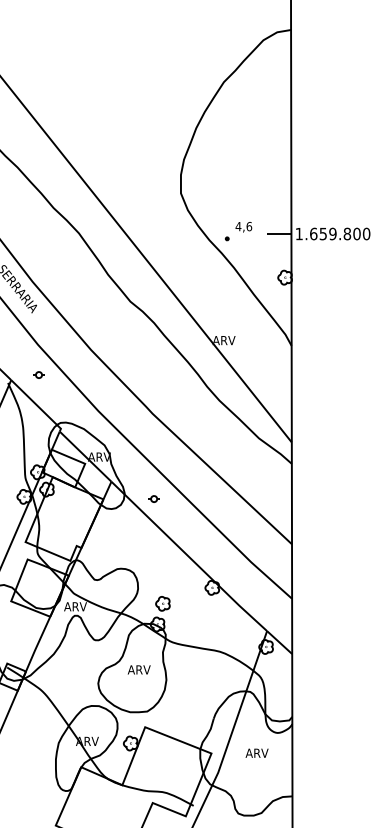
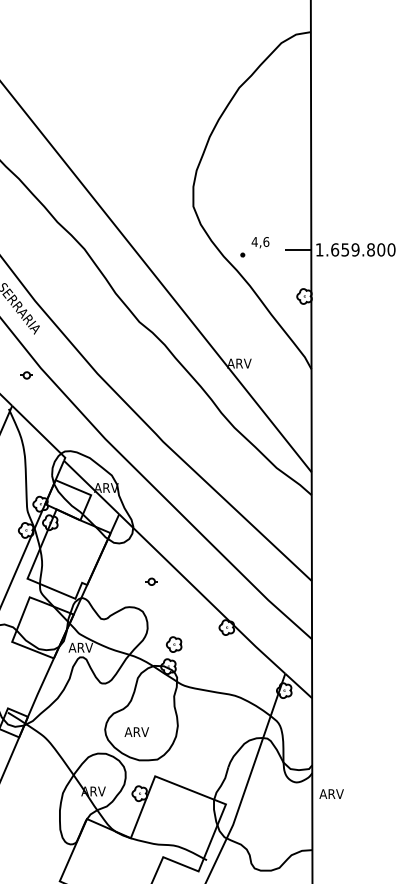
part: (38, 375) -> (26, 375), moved
part: (153, 498) -> (151, 581), moved
text: (138, 669) -> (136, 731), moved
text: (256, 752) -> (331, 793), moved

